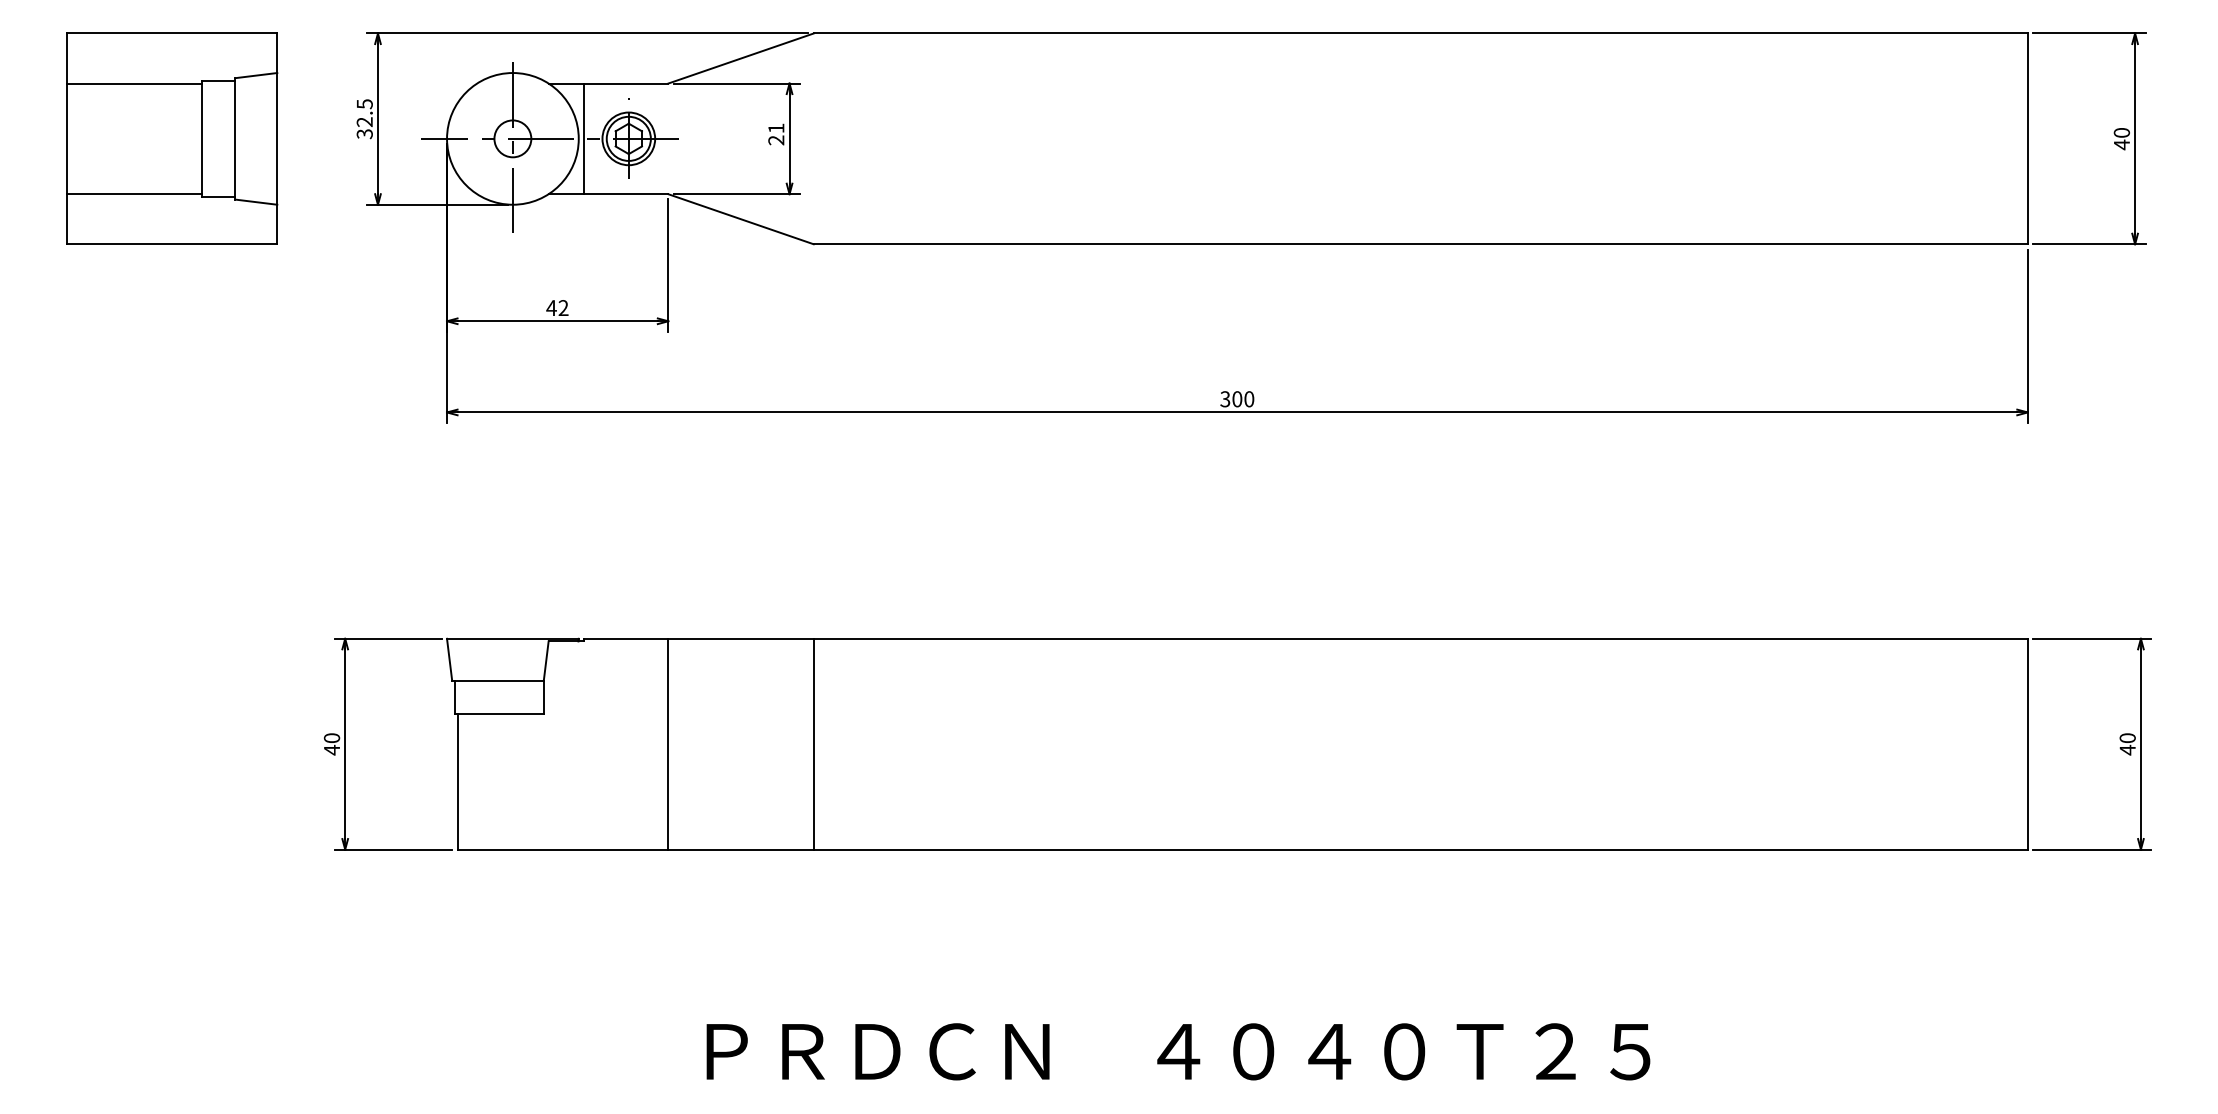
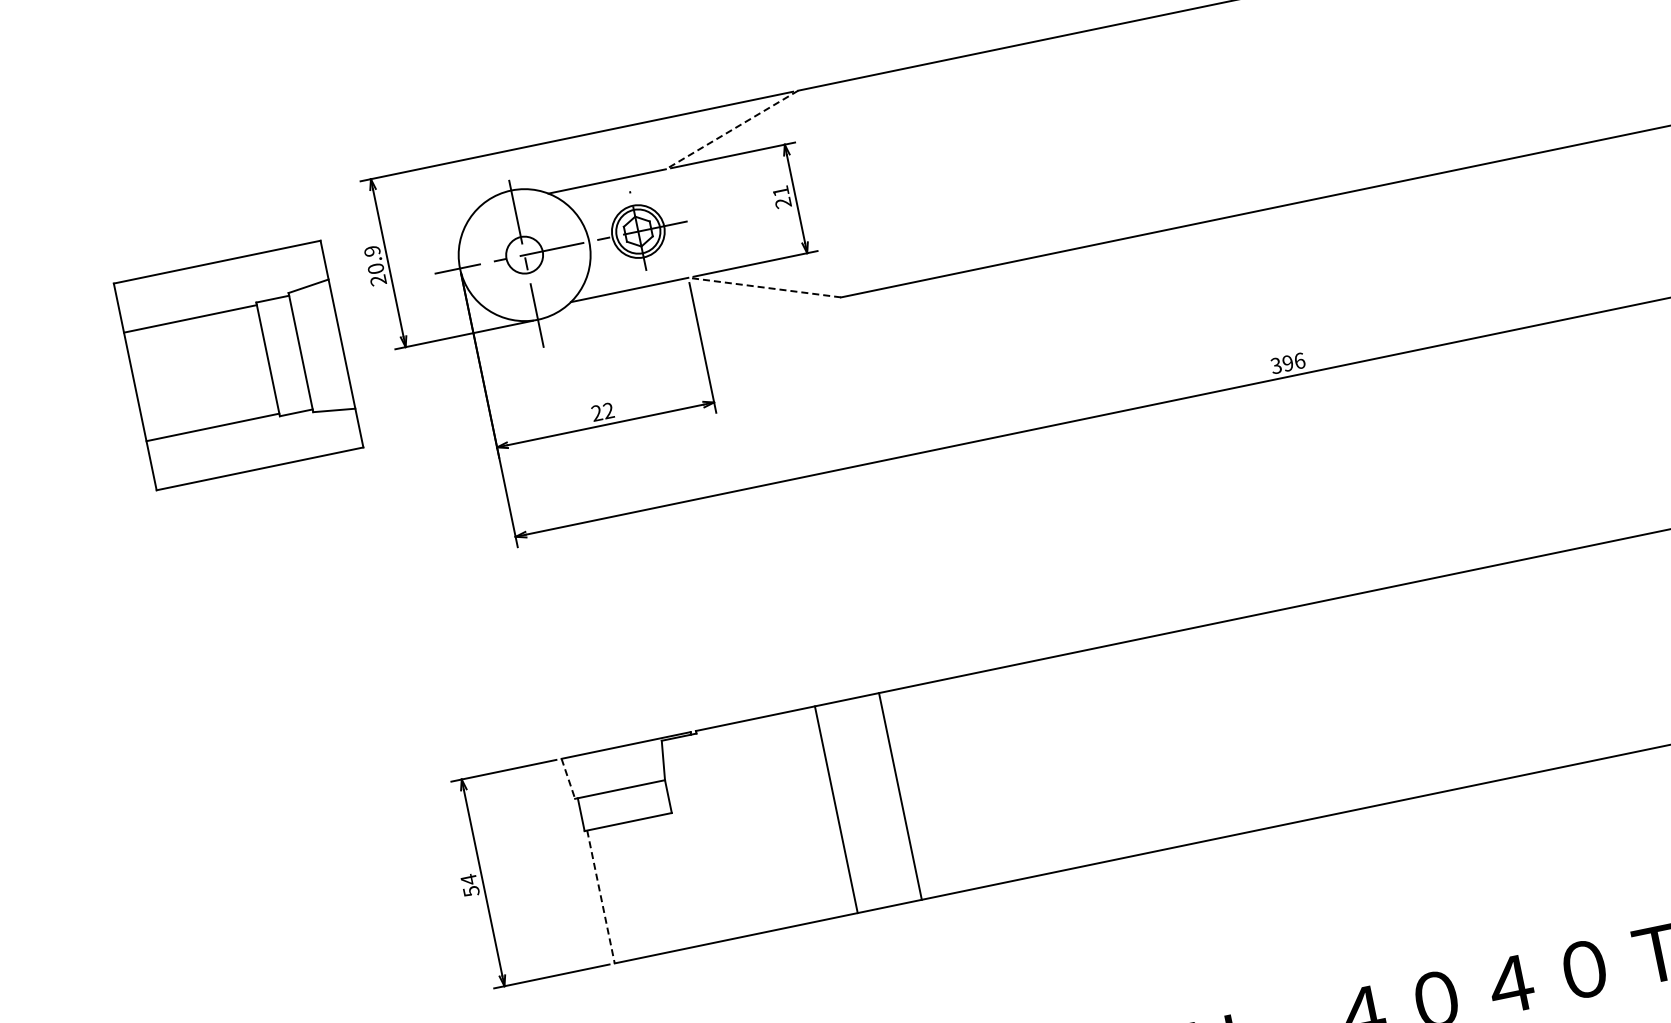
line: (741, 58) -> (732, 129), solid -> dashed
text: (364, 119) -> (375, 266), 32.5 -> 20.9
part: (172, 138) -> (239, 365), moved
line: (584, 138) -> (594, 240), removed
line: (741, 219) -> (765, 287), solid -> dashed
text: (551, 307) -> (596, 412), 42 -> 22
text: (1243, 399) -> (1294, 362), 300 -> 396
line: (449, 660) -> (568, 779), solid -> dashed
text: (331, 743) -> (469, 884), 40 -> 54
line: (668, 743) -> (836, 809), moved
line: (813, 743) -> (900, 795), moved
line: (457, 781) -> (600, 896), solid -> dashed

